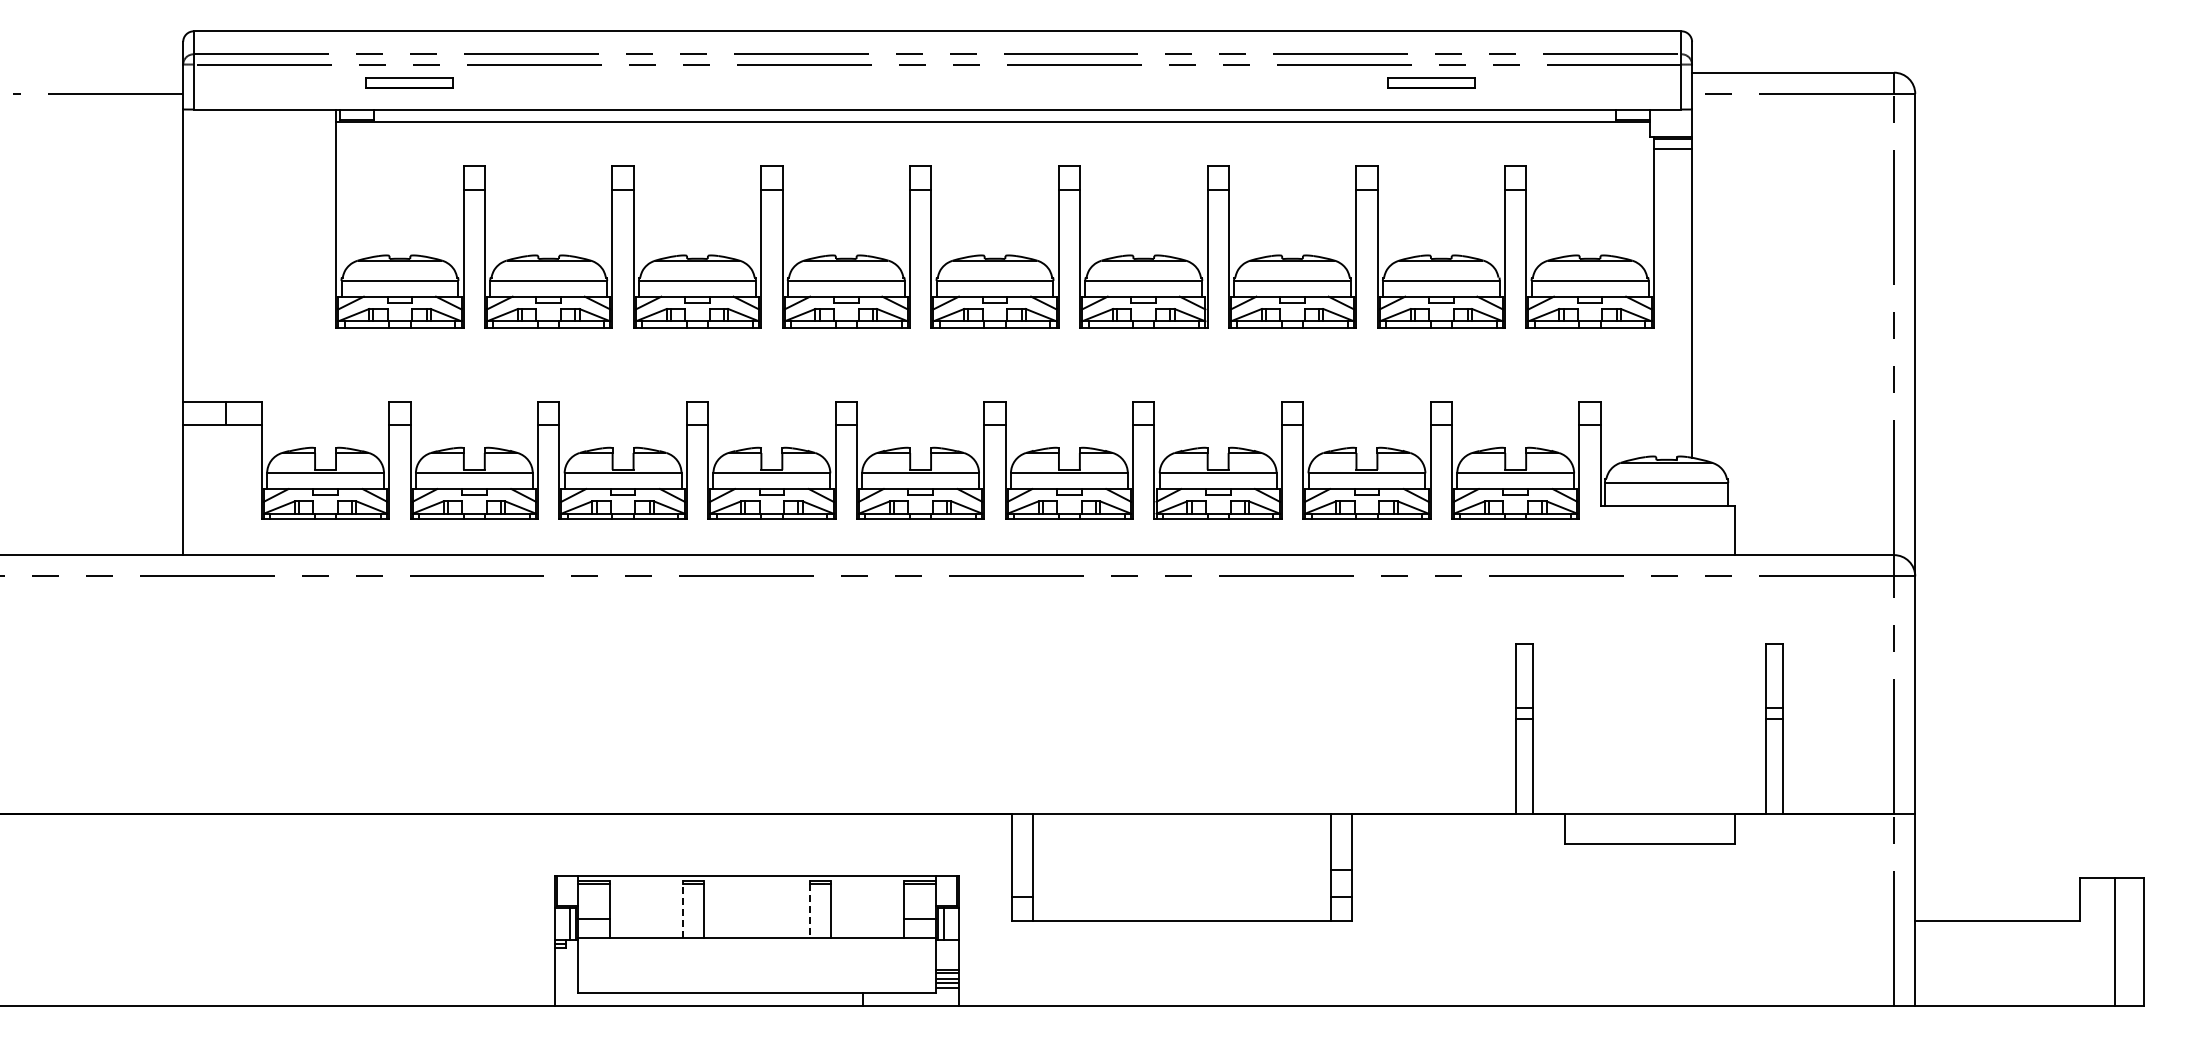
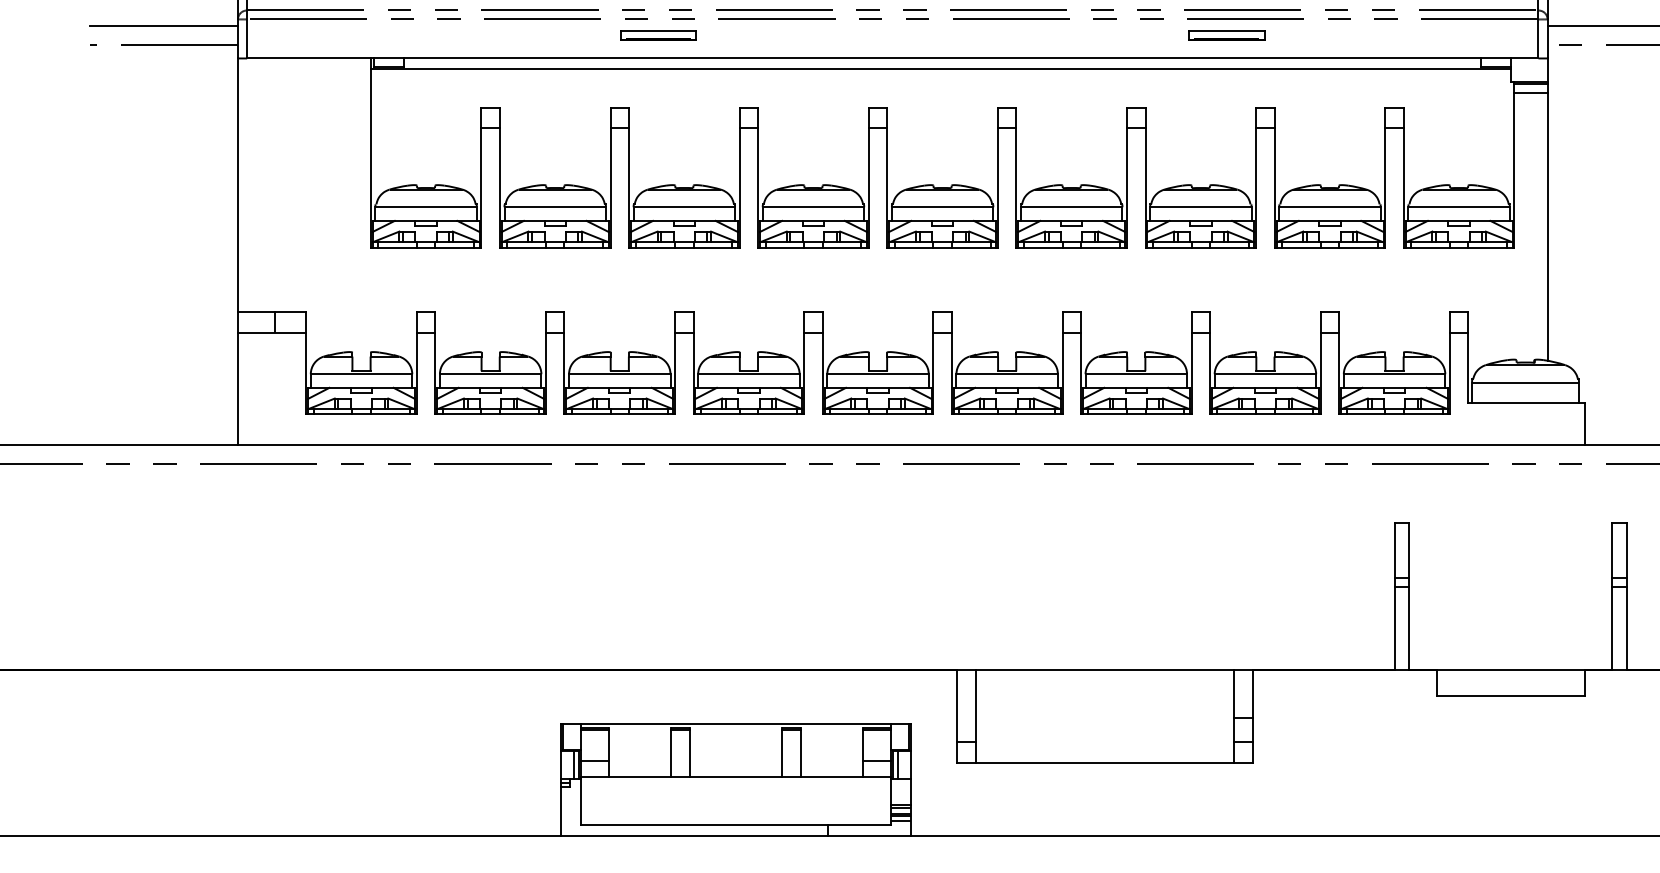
line: (98, 72) -> (164, 26), added
part: (409, 82) -> (658, 35), moved
part: (1431, 82) -> (1226, 35), moved
line: (682, 910) -> (671, 753), dashed -> solid
line: (810, 911) -> (782, 754), dashed -> solid

